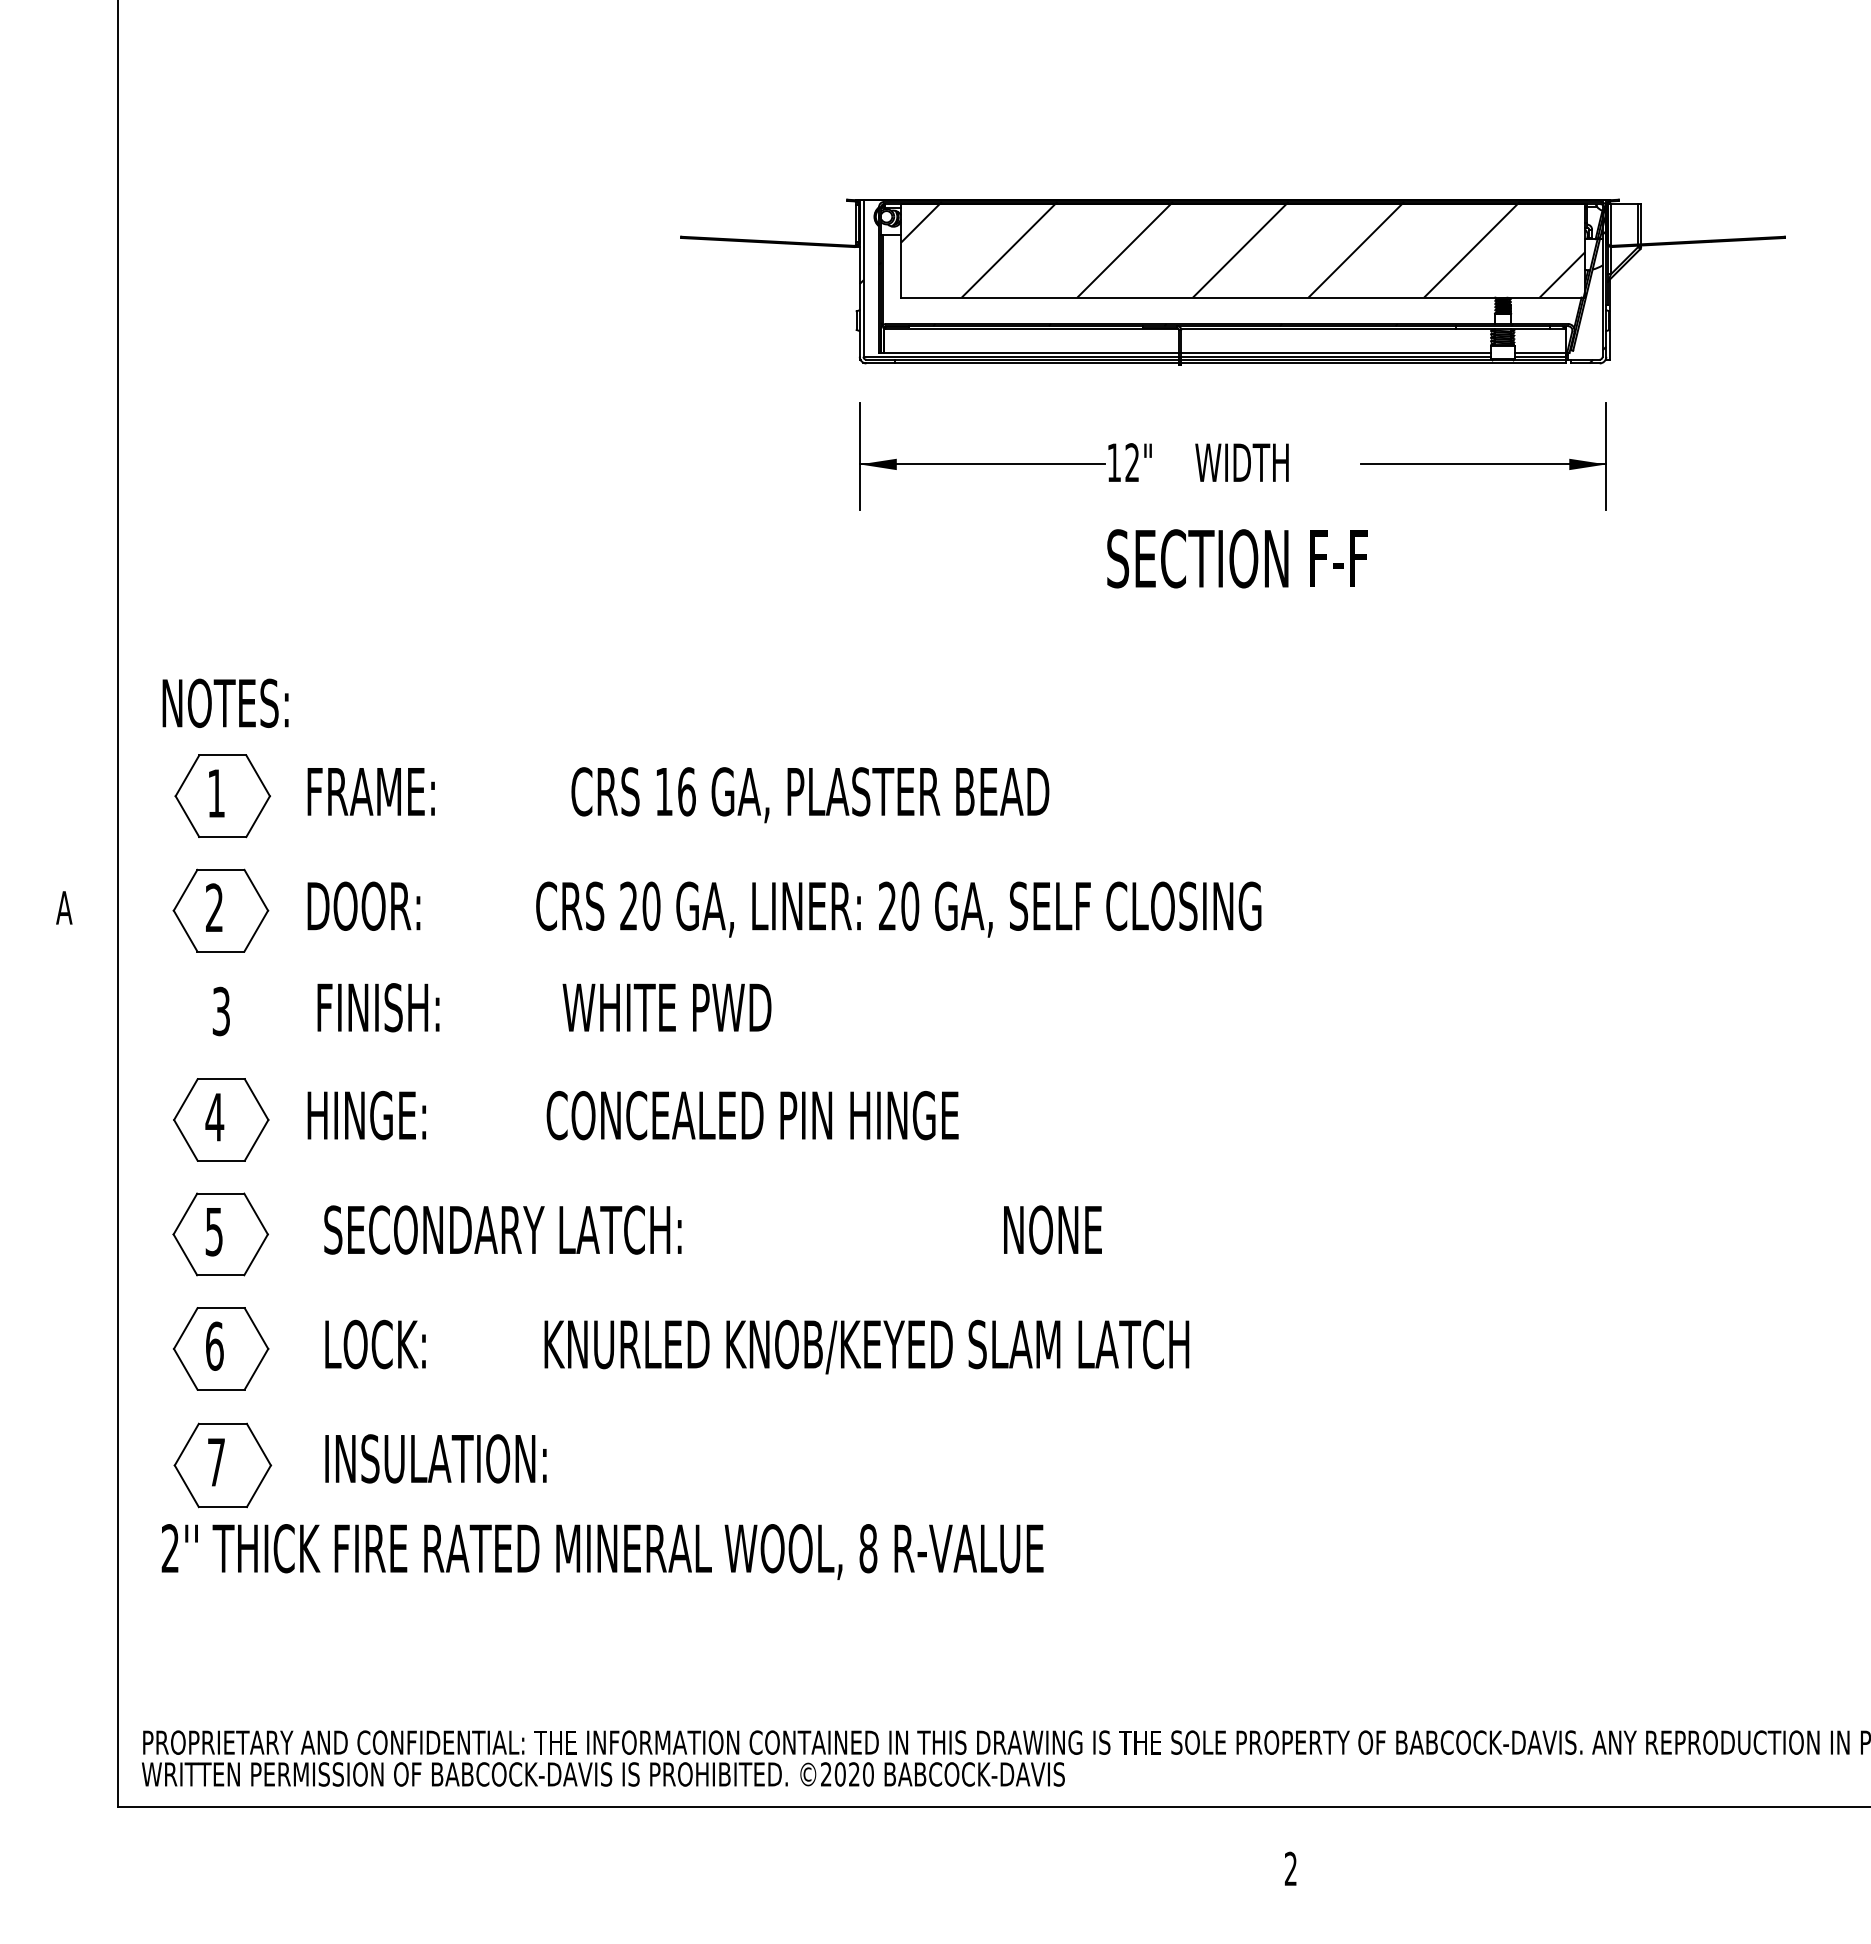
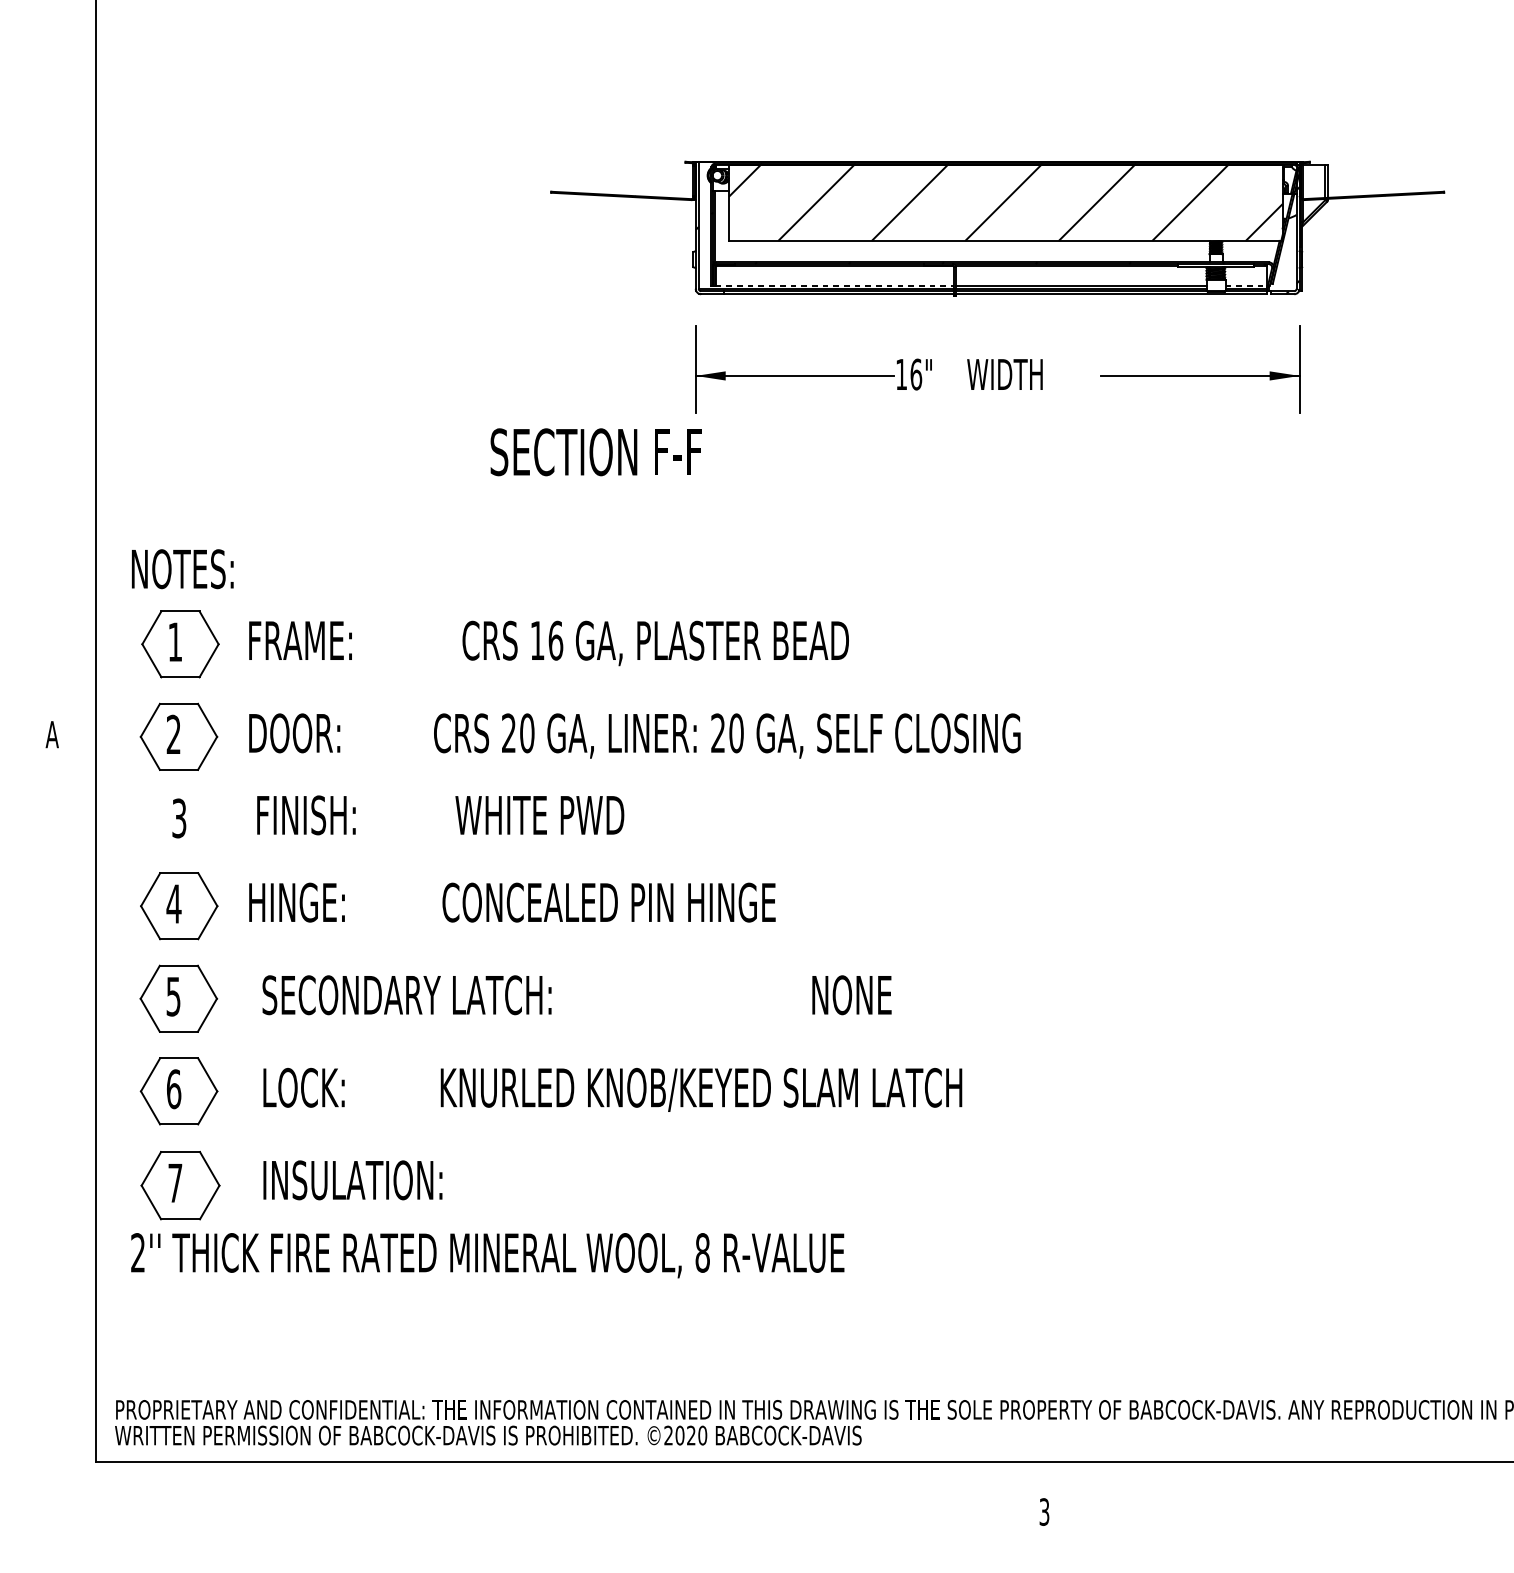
line: (1032, 352) -> (835, 285), solid -> dashed
line: (1540, 352) -> (1246, 285), solid -> dashed
text: (1132, 462) -> (916, 374), 12" -> 16"
text: (1237, 558) -> (596, 452), moved
text: (1290, 1869) -> (1044, 1512), 2 -> 3

